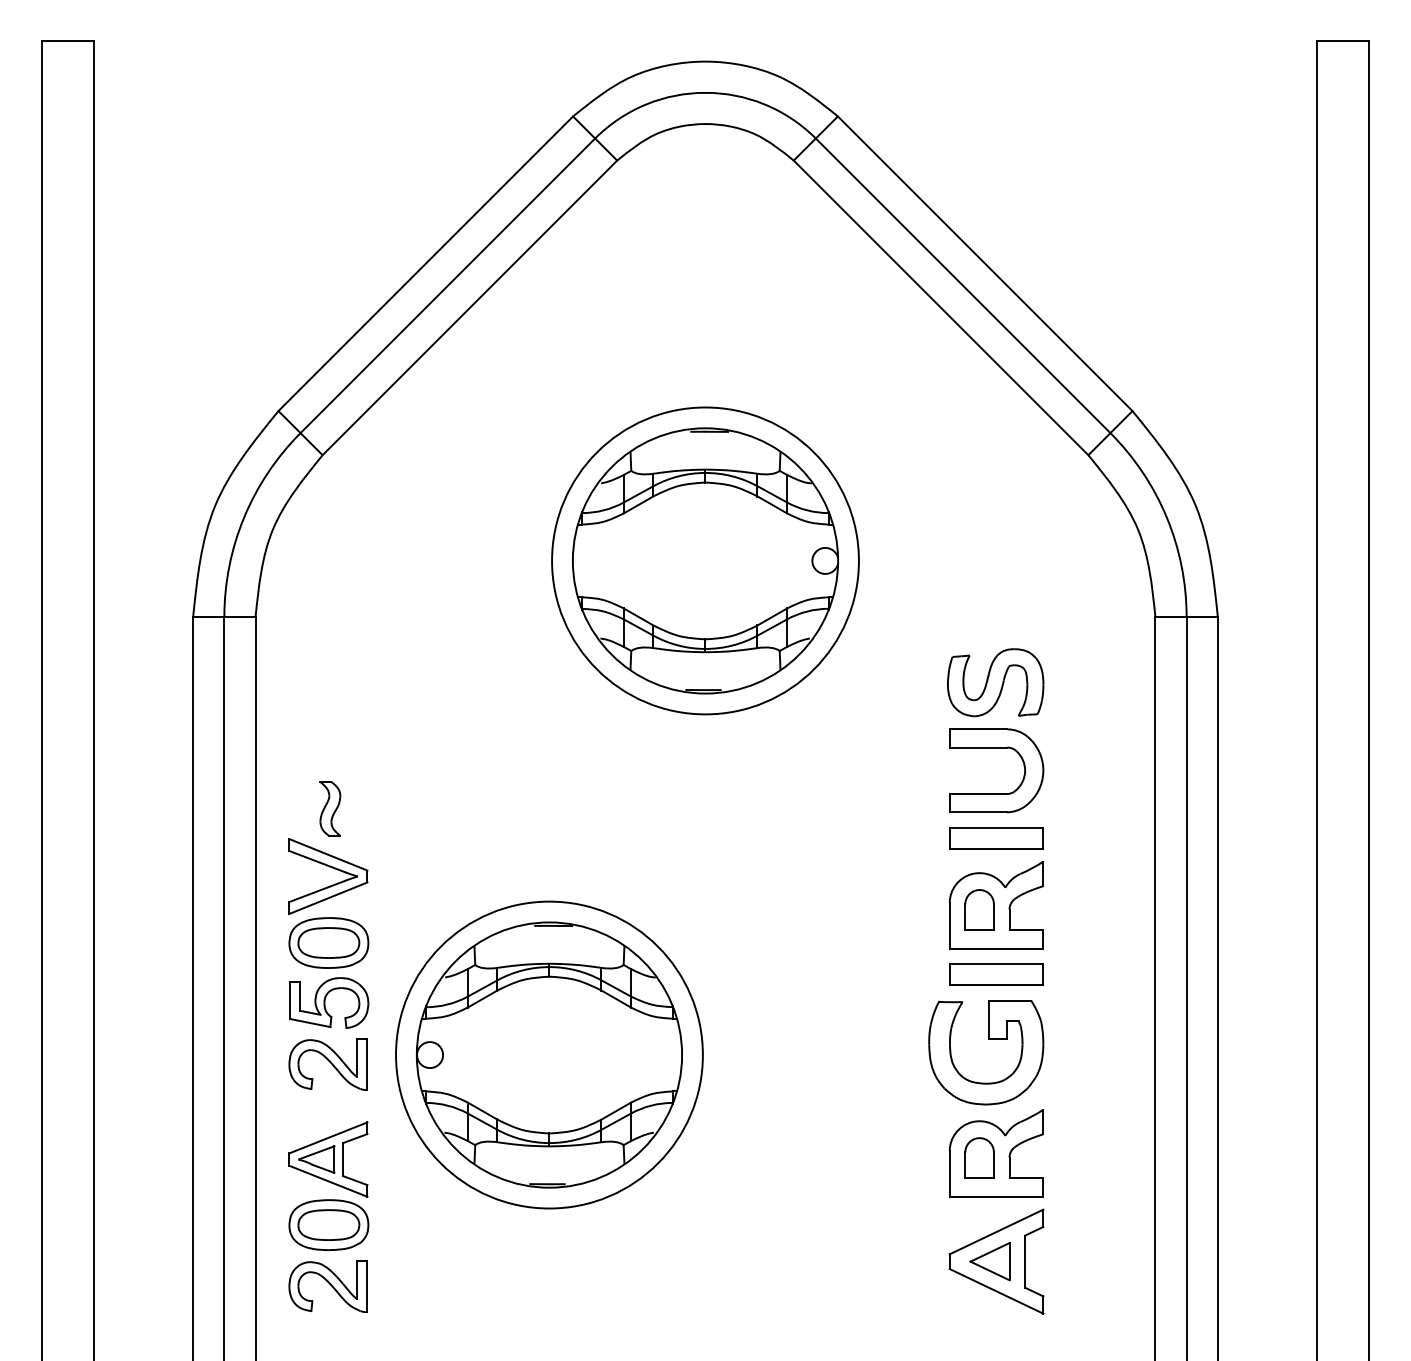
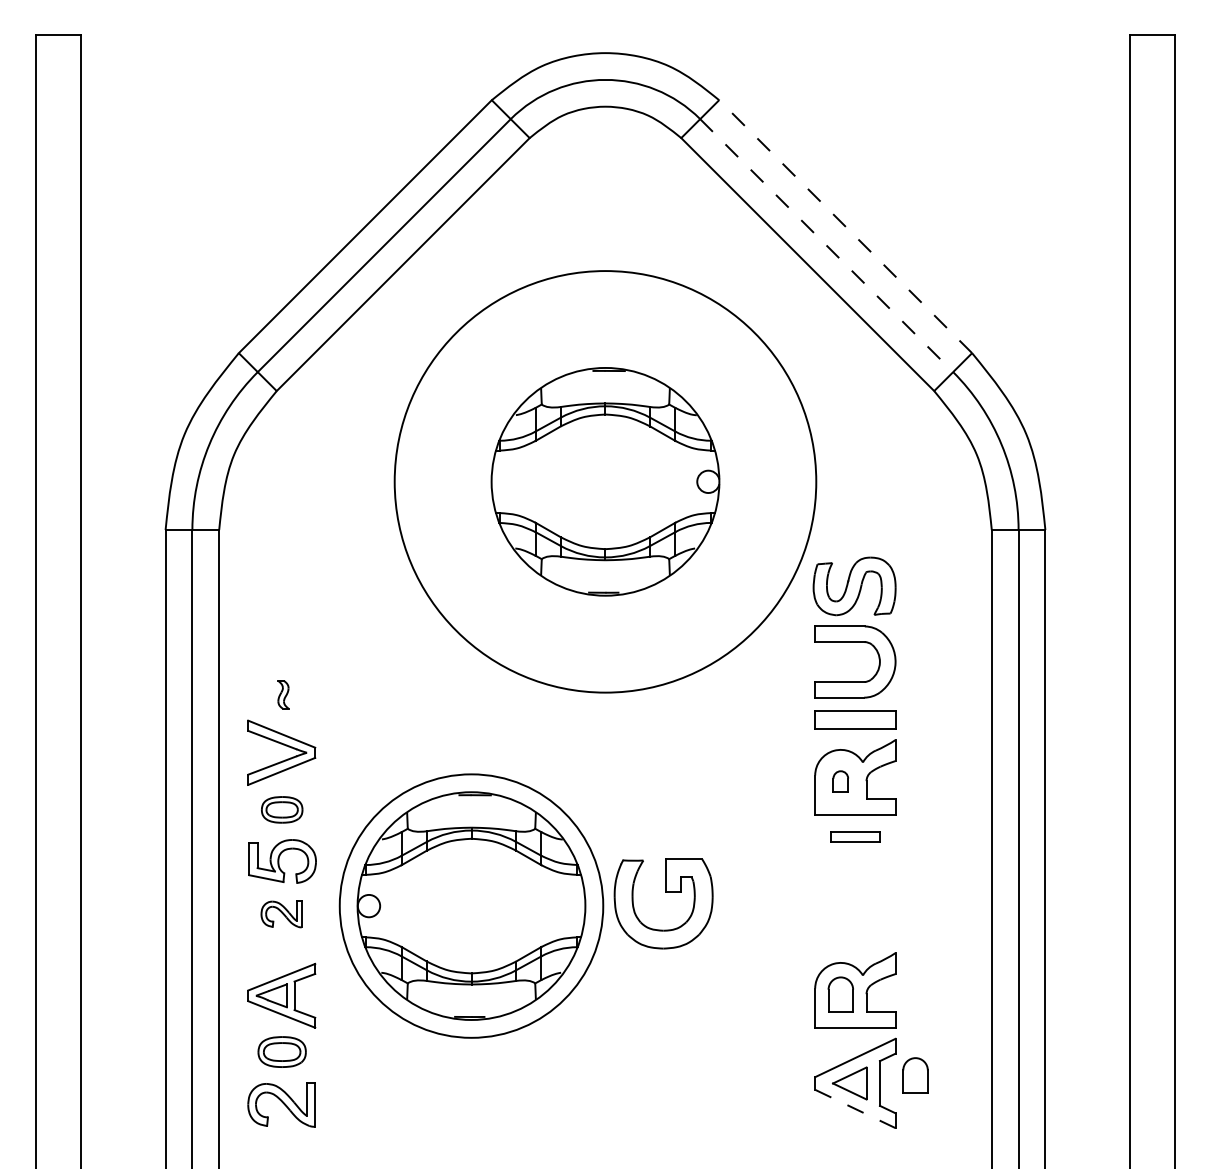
line: (984, 263) -> (845, 226), solid -> dashed
line: (963, 286) -> (827, 246), solid -> dashed
circle: (705, 560) -> (605, 481), size x1.6
part: (330, 808) -> (283, 694), size x0.6
part: (979, 909) -> (840, 781), size x0.6
part: (328, 942) -> (281, 809), size x0.6
part: (996, 974) -> (855, 836), size x0.6
part: (988, 1039) -> (665, 892), moved
part: (327, 1064) -> (280, 914), size x0.6
part: (328, 1224) -> (281, 1051), size x0.7
part: (1066, 1251) -> (915, 1074), added
line: (996, 1291) -> (855, 1109), solid -> dashed

